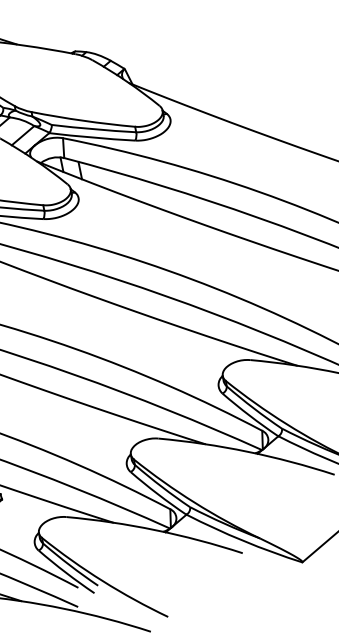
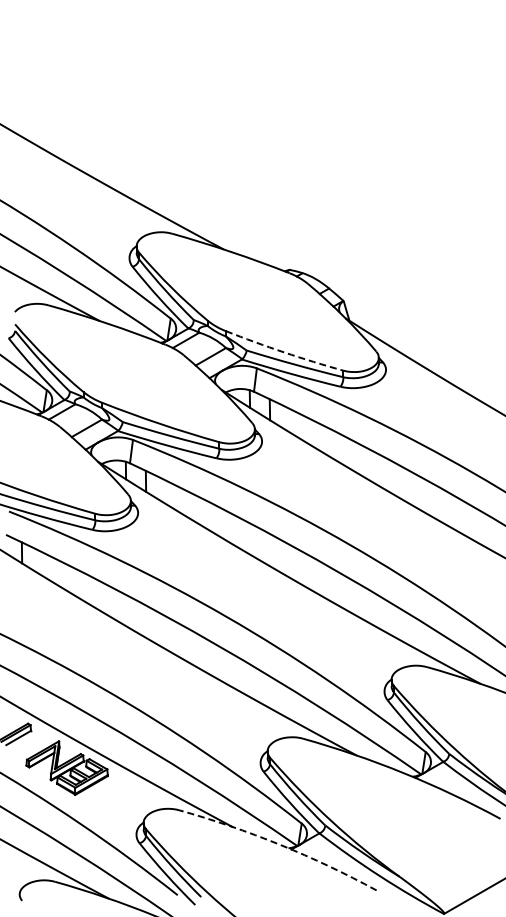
arc: (83, 120) -> (284, 352), solid -> dashed
arc: (155, 529) -> (280, 844), solid -> dashed

